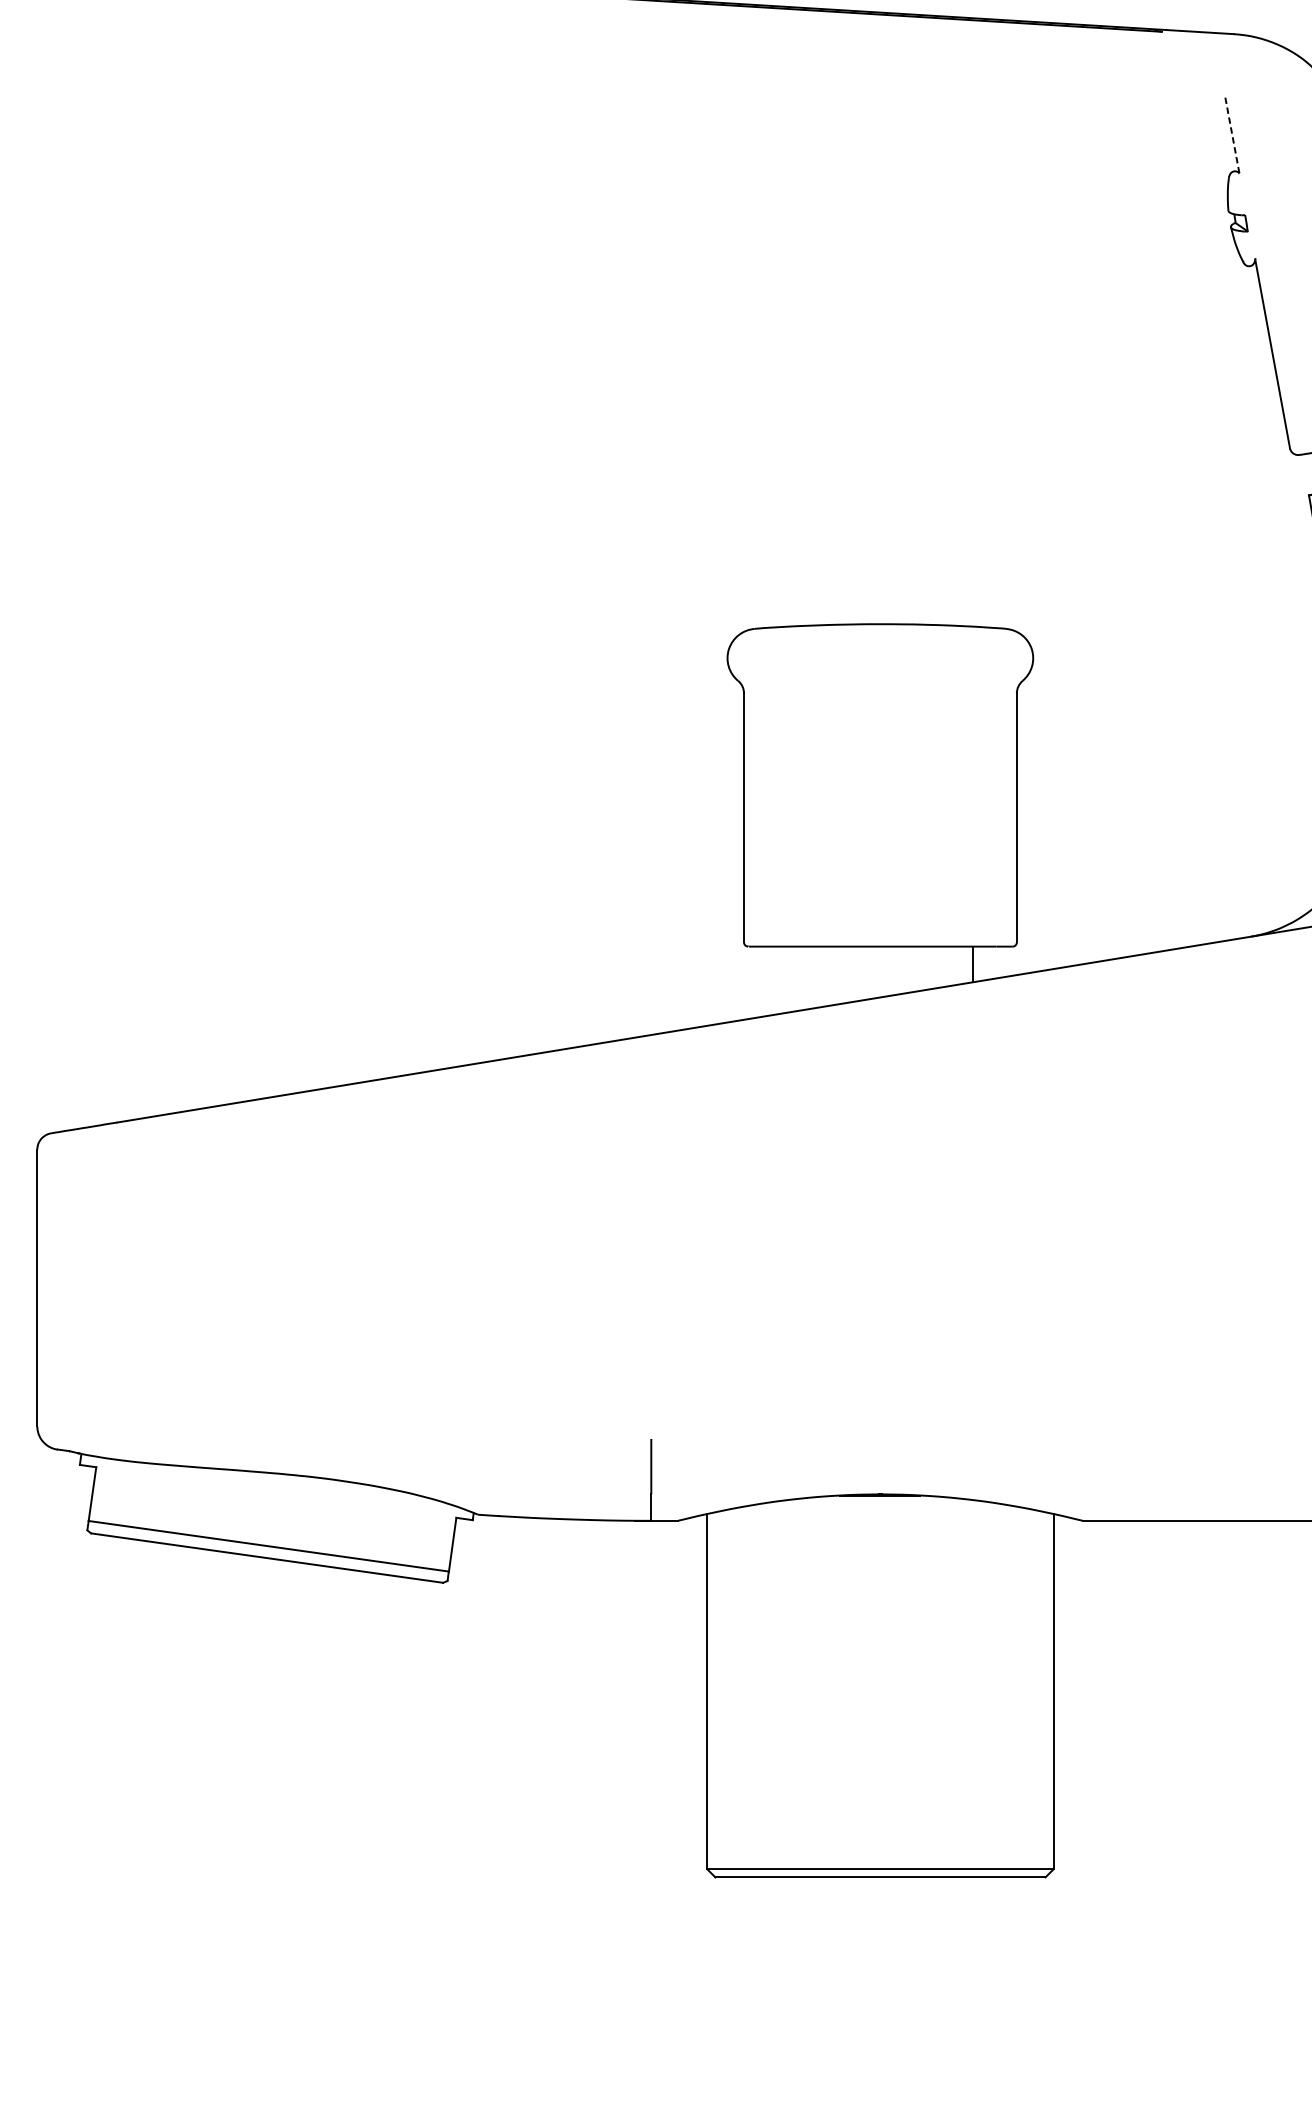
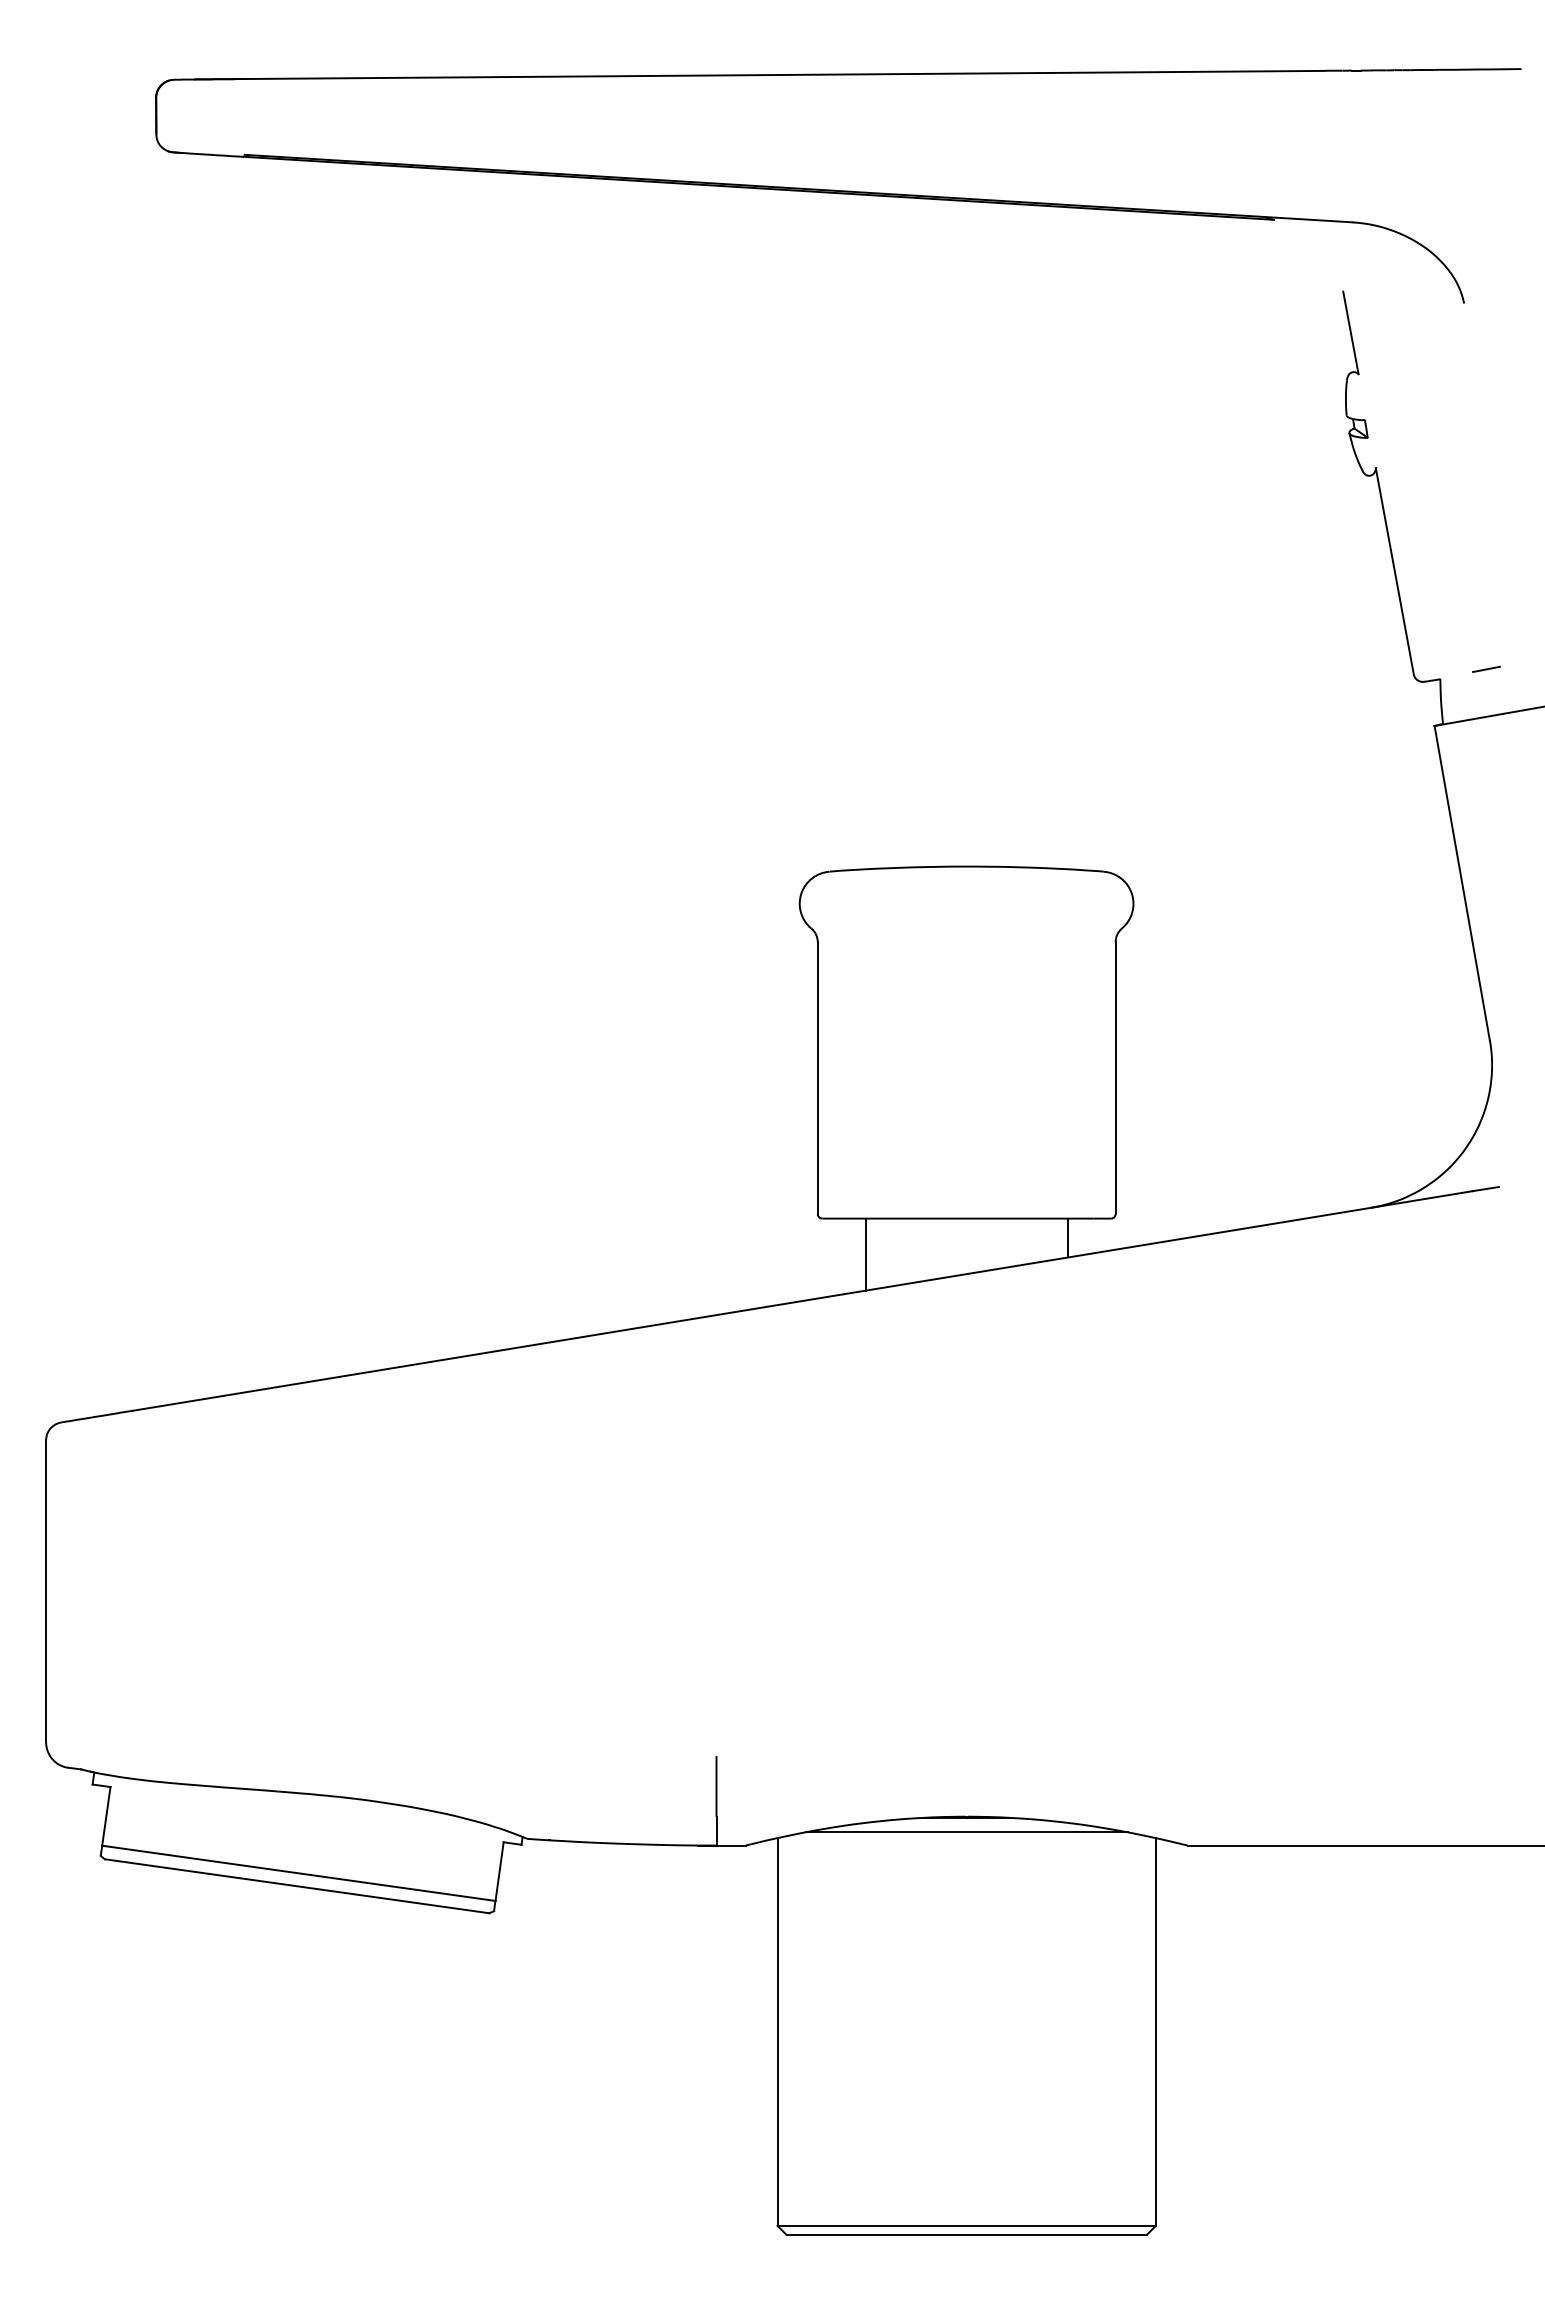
line: (1231, 135) -> (1350, 332), dashed -> solid
line: (787, 979) -> (865, 1254), added
line: (880, 1508) -> (966, 1832), added

